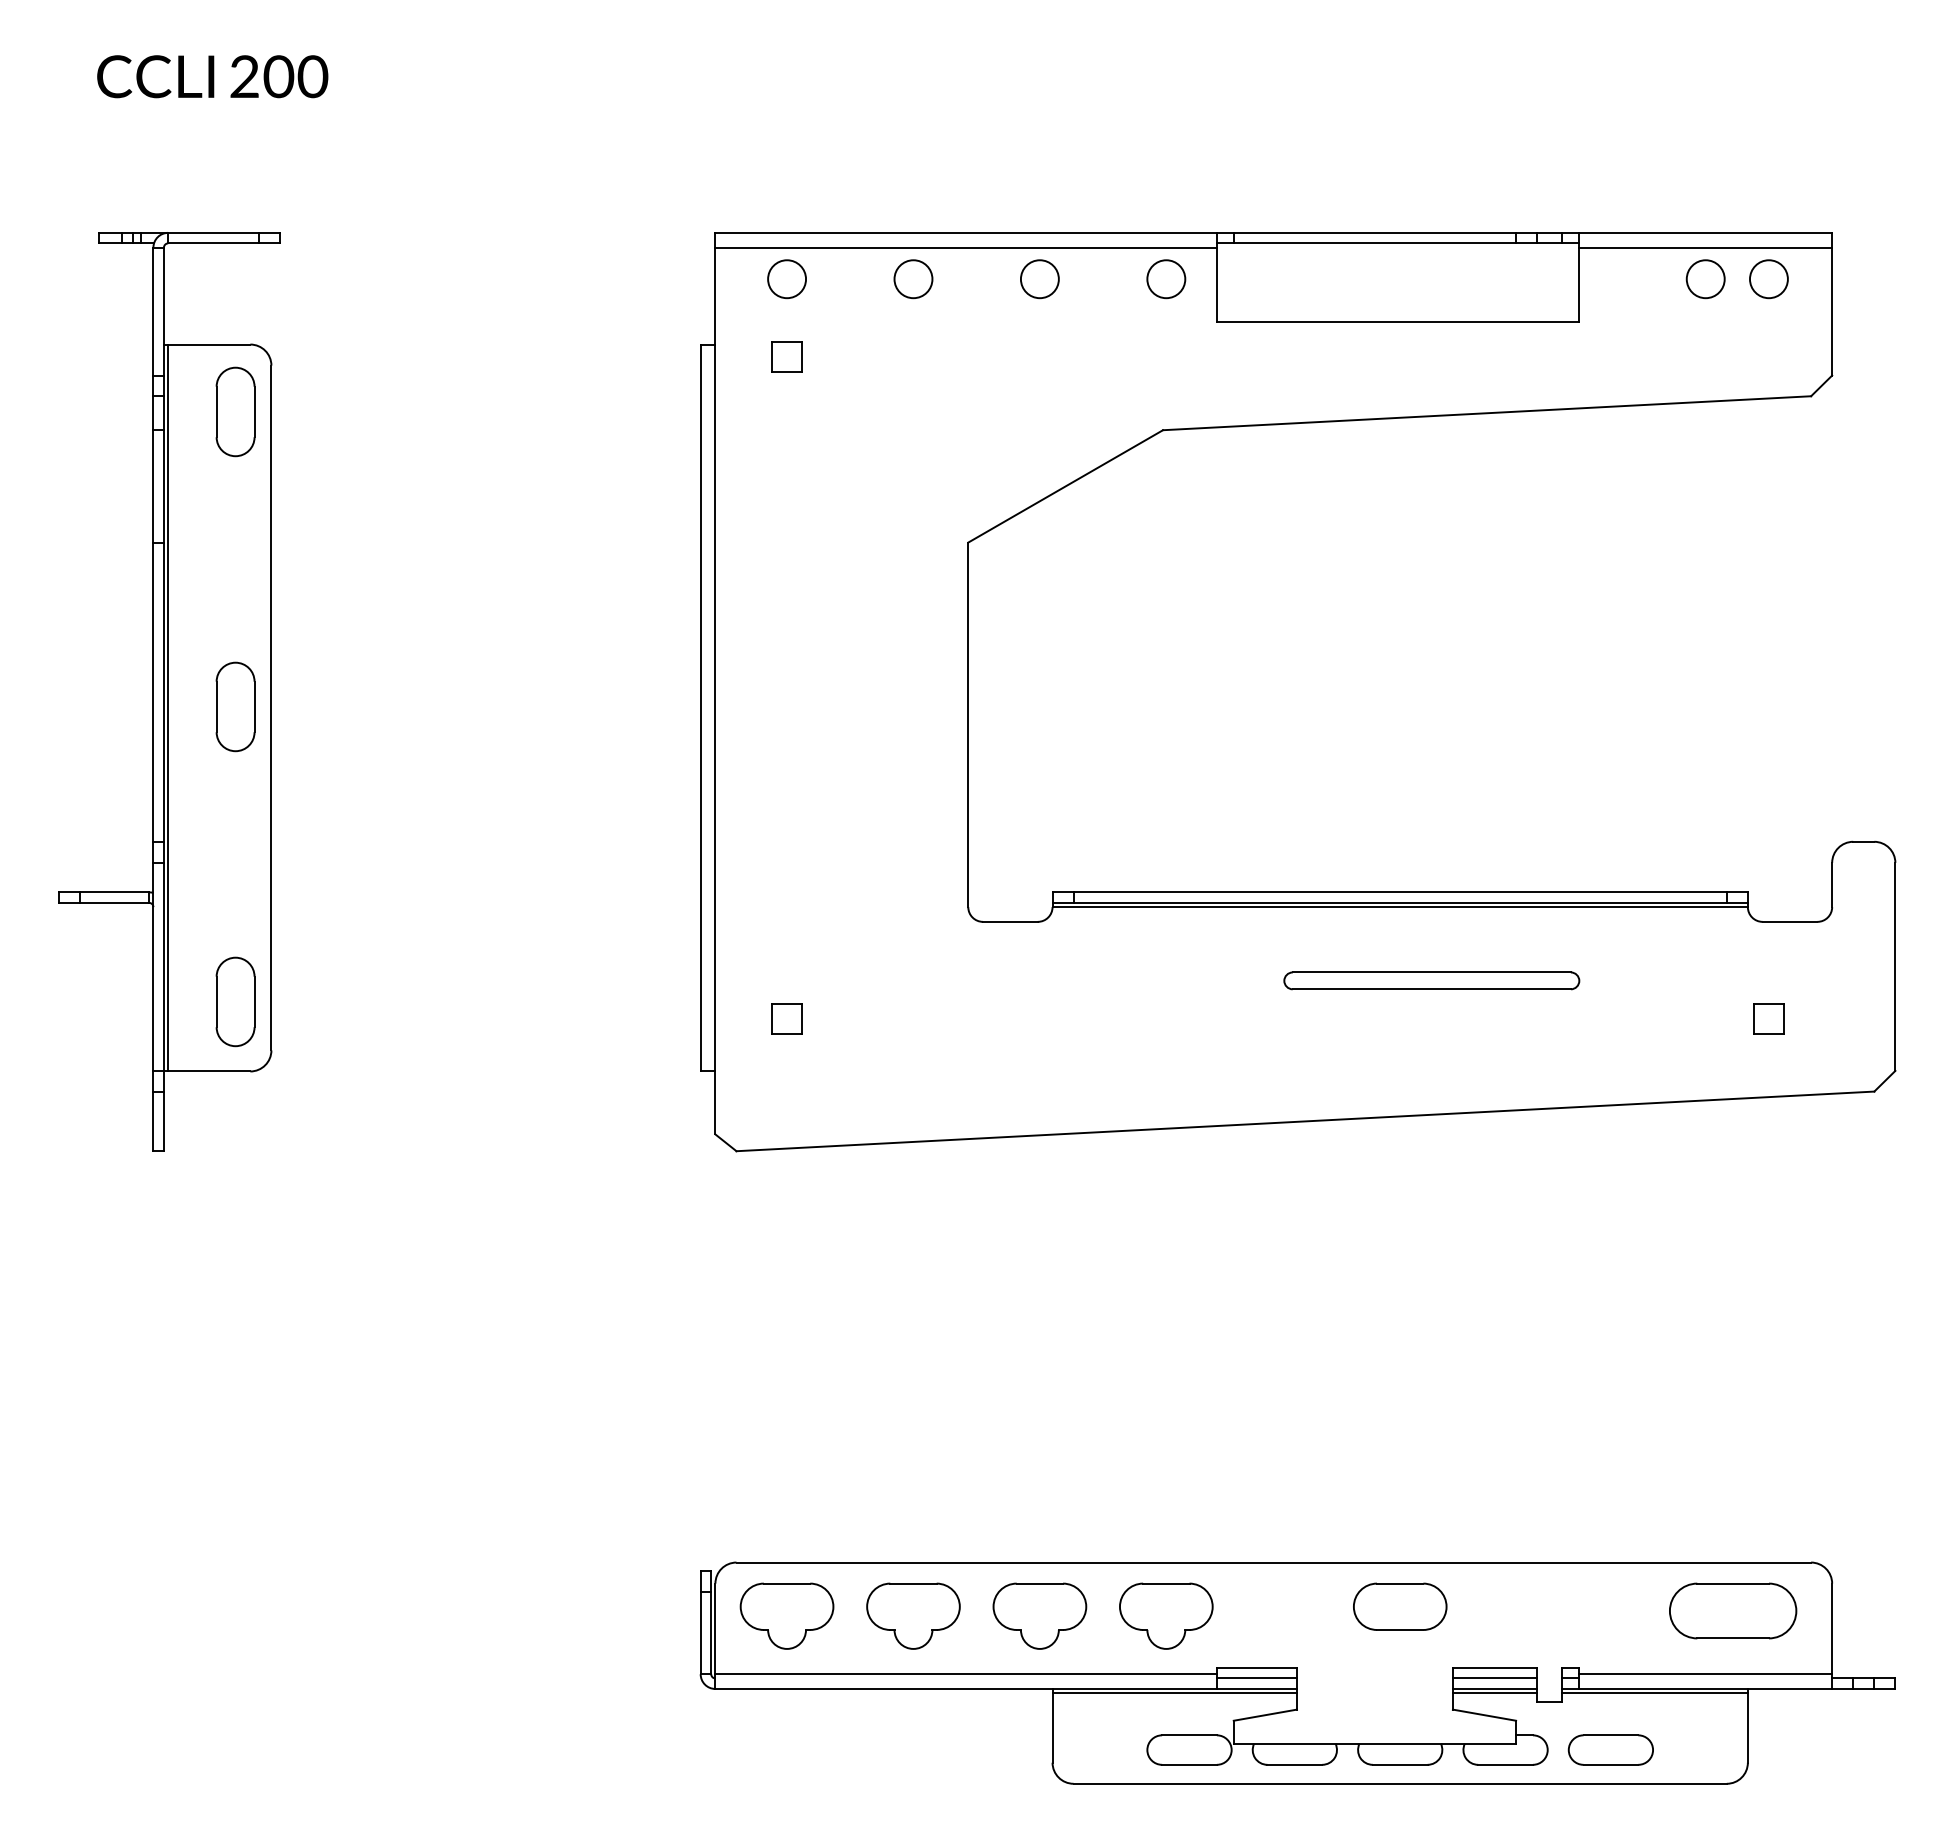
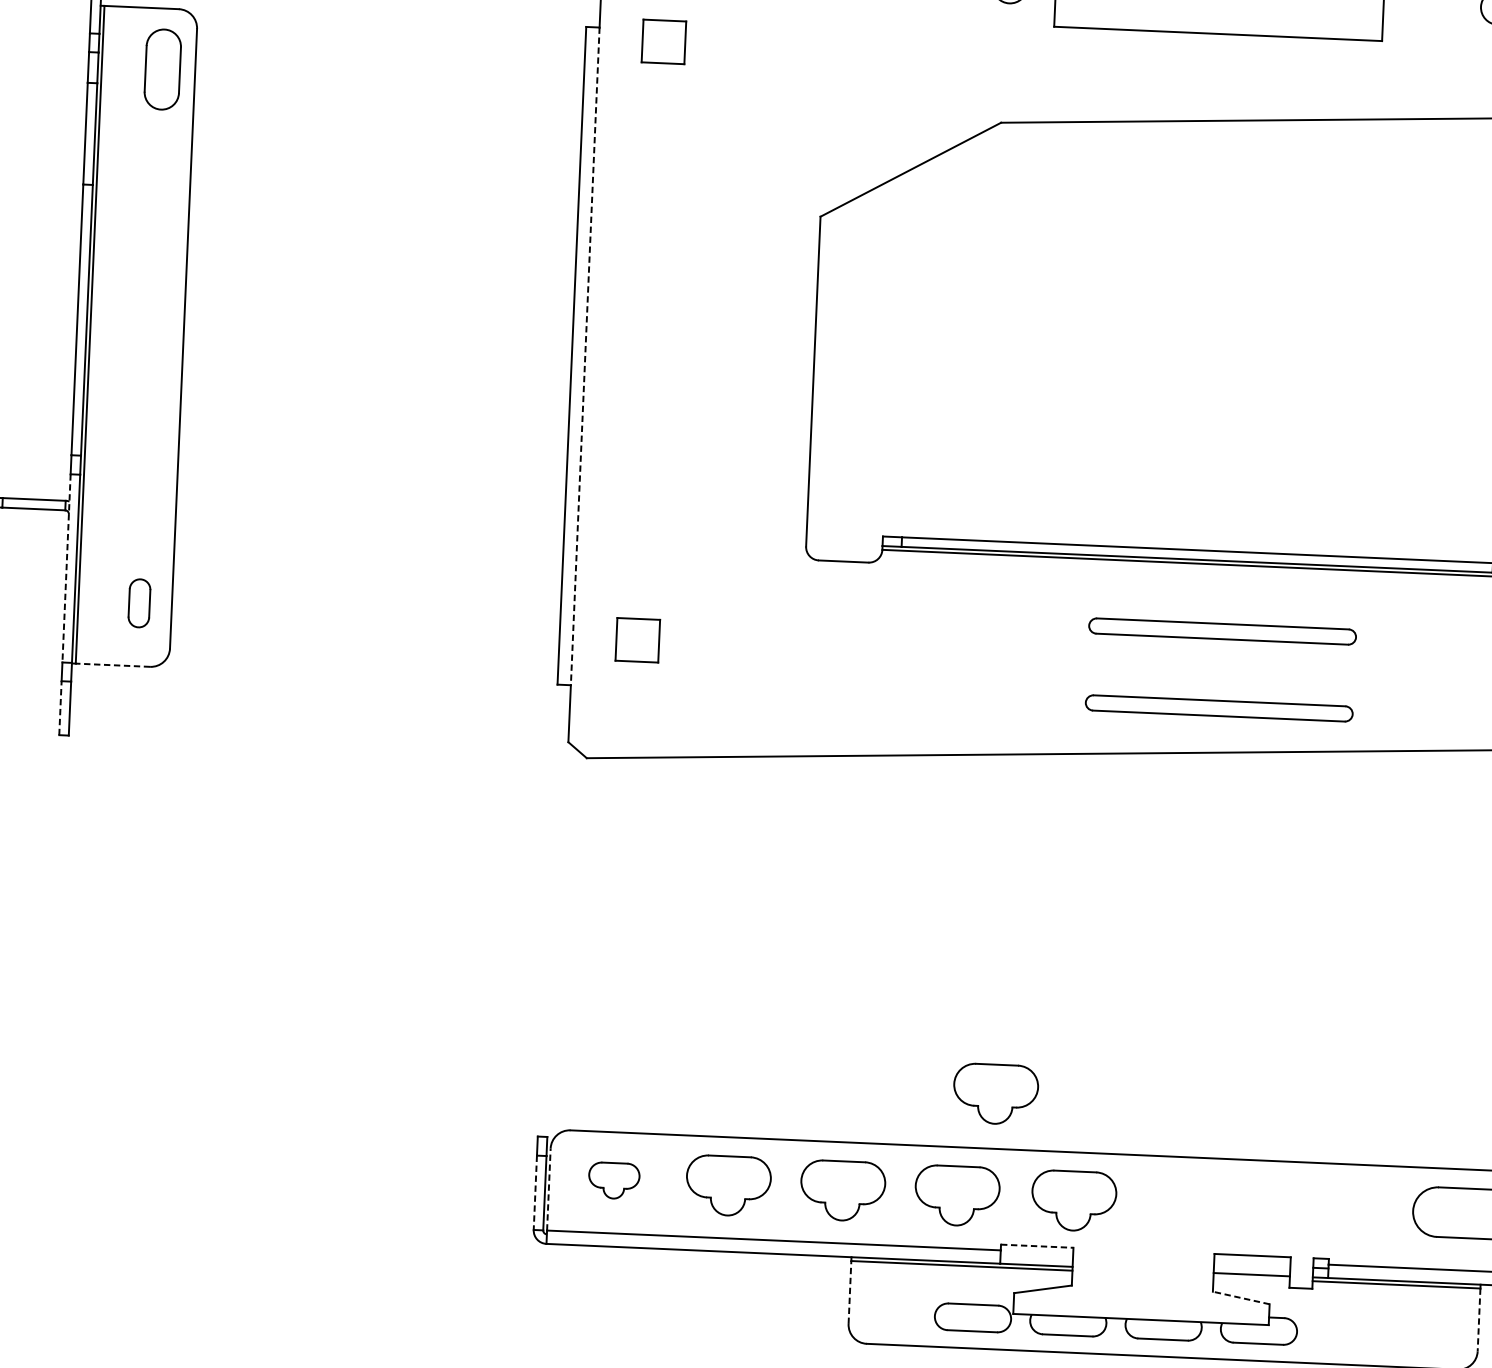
part: (786, 356) -> (663, 41), size x1.6
part: (235, 706) -> (151, 336), removed
line: (715, 708) -> (585, 356), solid -> dashed
line: (153, 967) -> (66, 568), solid -> dashed
part: (235, 1001) -> (139, 602), size x0.6
part: (786, 1018) -> (637, 640), size x1.6
part: (1431, 1065) -> (1218, 708), added
line: (208, 1071) -> (112, 665), solid -> dashed
line: (153, 1121) -> (60, 708), solid -> dashed
part: (1203, 1501) -> (995, 1093), added
part: (1400, 1606) -> (1169, 1196), removed
part: (786, 1615) -> (613, 1180), size x0.6
part: (1295, 1615) -> (1074, 1200), added
line: (715, 1628) -> (548, 1189), solid -> dashed
line: (700, 1633) -> (535, 1193), solid -> dashed
line: (1257, 1667) -> (1037, 1245), solid -> dashed
line: (1256, 1678) -> (1036, 1255), removed
line: (1494, 1678) -> (1251, 1265), removed
line: (1494, 1693) -> (1251, 1278), removed
line: (1484, 1715) -> (1241, 1298), solid -> dashed
line: (1052, 1727) -> (849, 1292), solid -> dashed
line: (1747, 1727) -> (1478, 1319), solid -> dashed
part: (1610, 1749) -> (1353, 1334), removed

